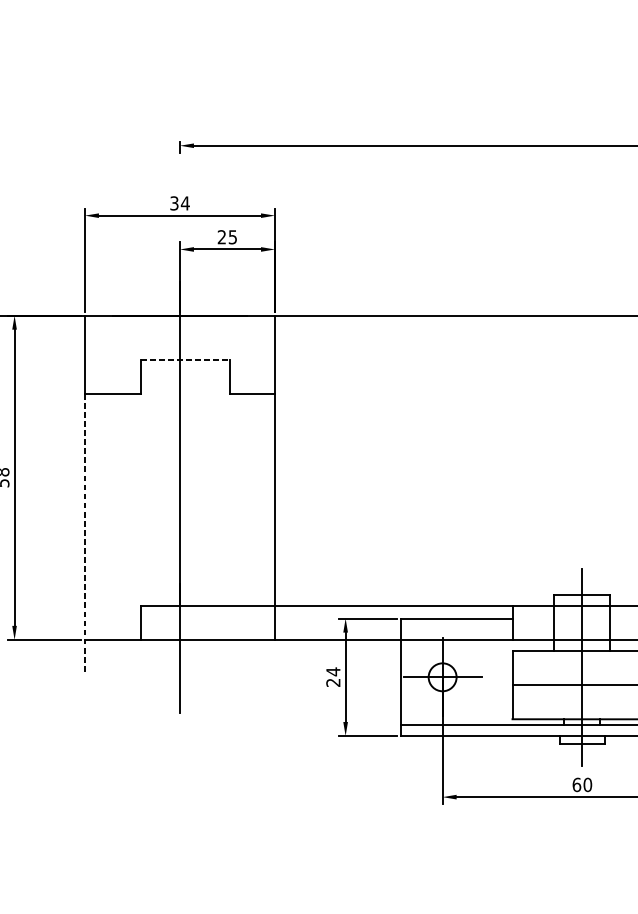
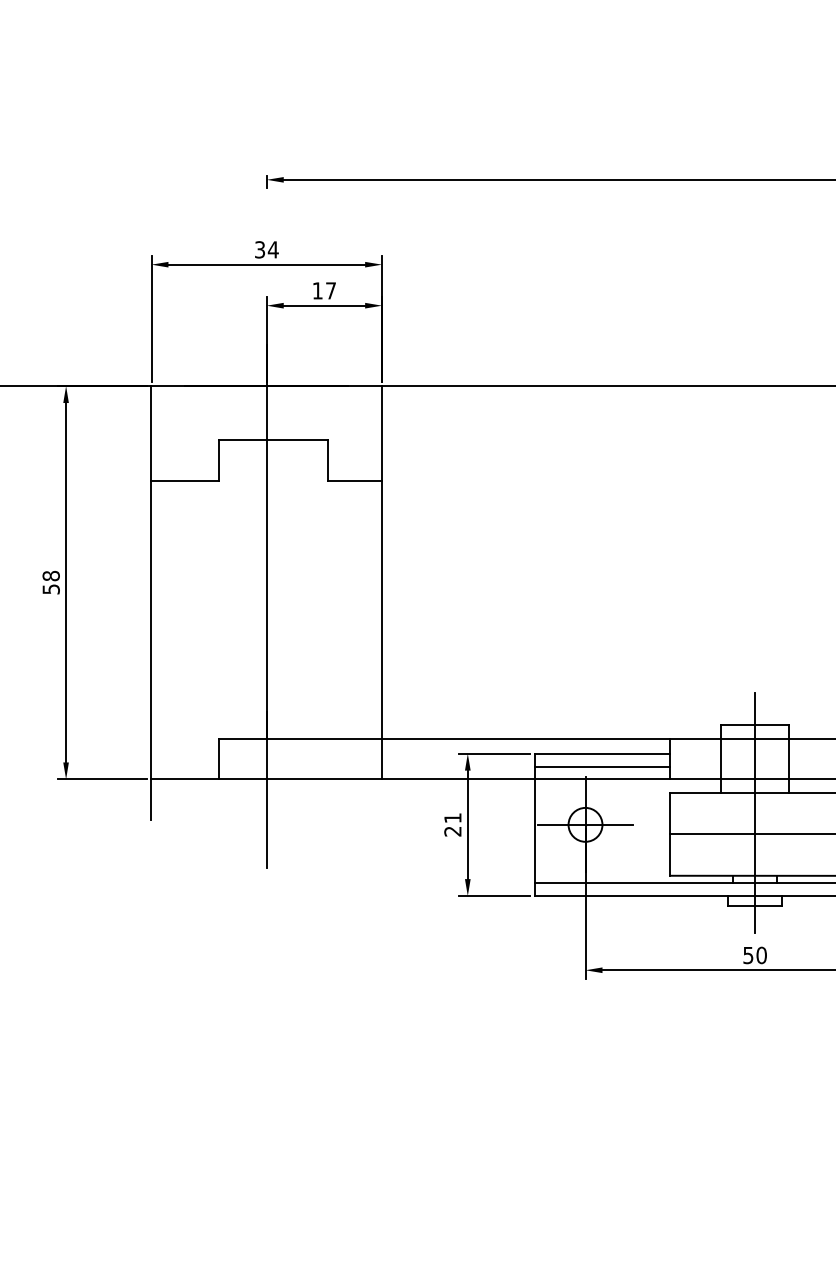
text: (226, 236) -> (323, 290), 25 -> 17
line: (186, 360) -> (274, 440), dashed -> solid
line: (84, 533) -> (151, 650), dashed -> solid
line: (456, 630) -> (602, 767), added
text: (333, 671) -> (452, 817), 24 -> 21
text: (576, 784) -> (748, 955), 60 -> 50

